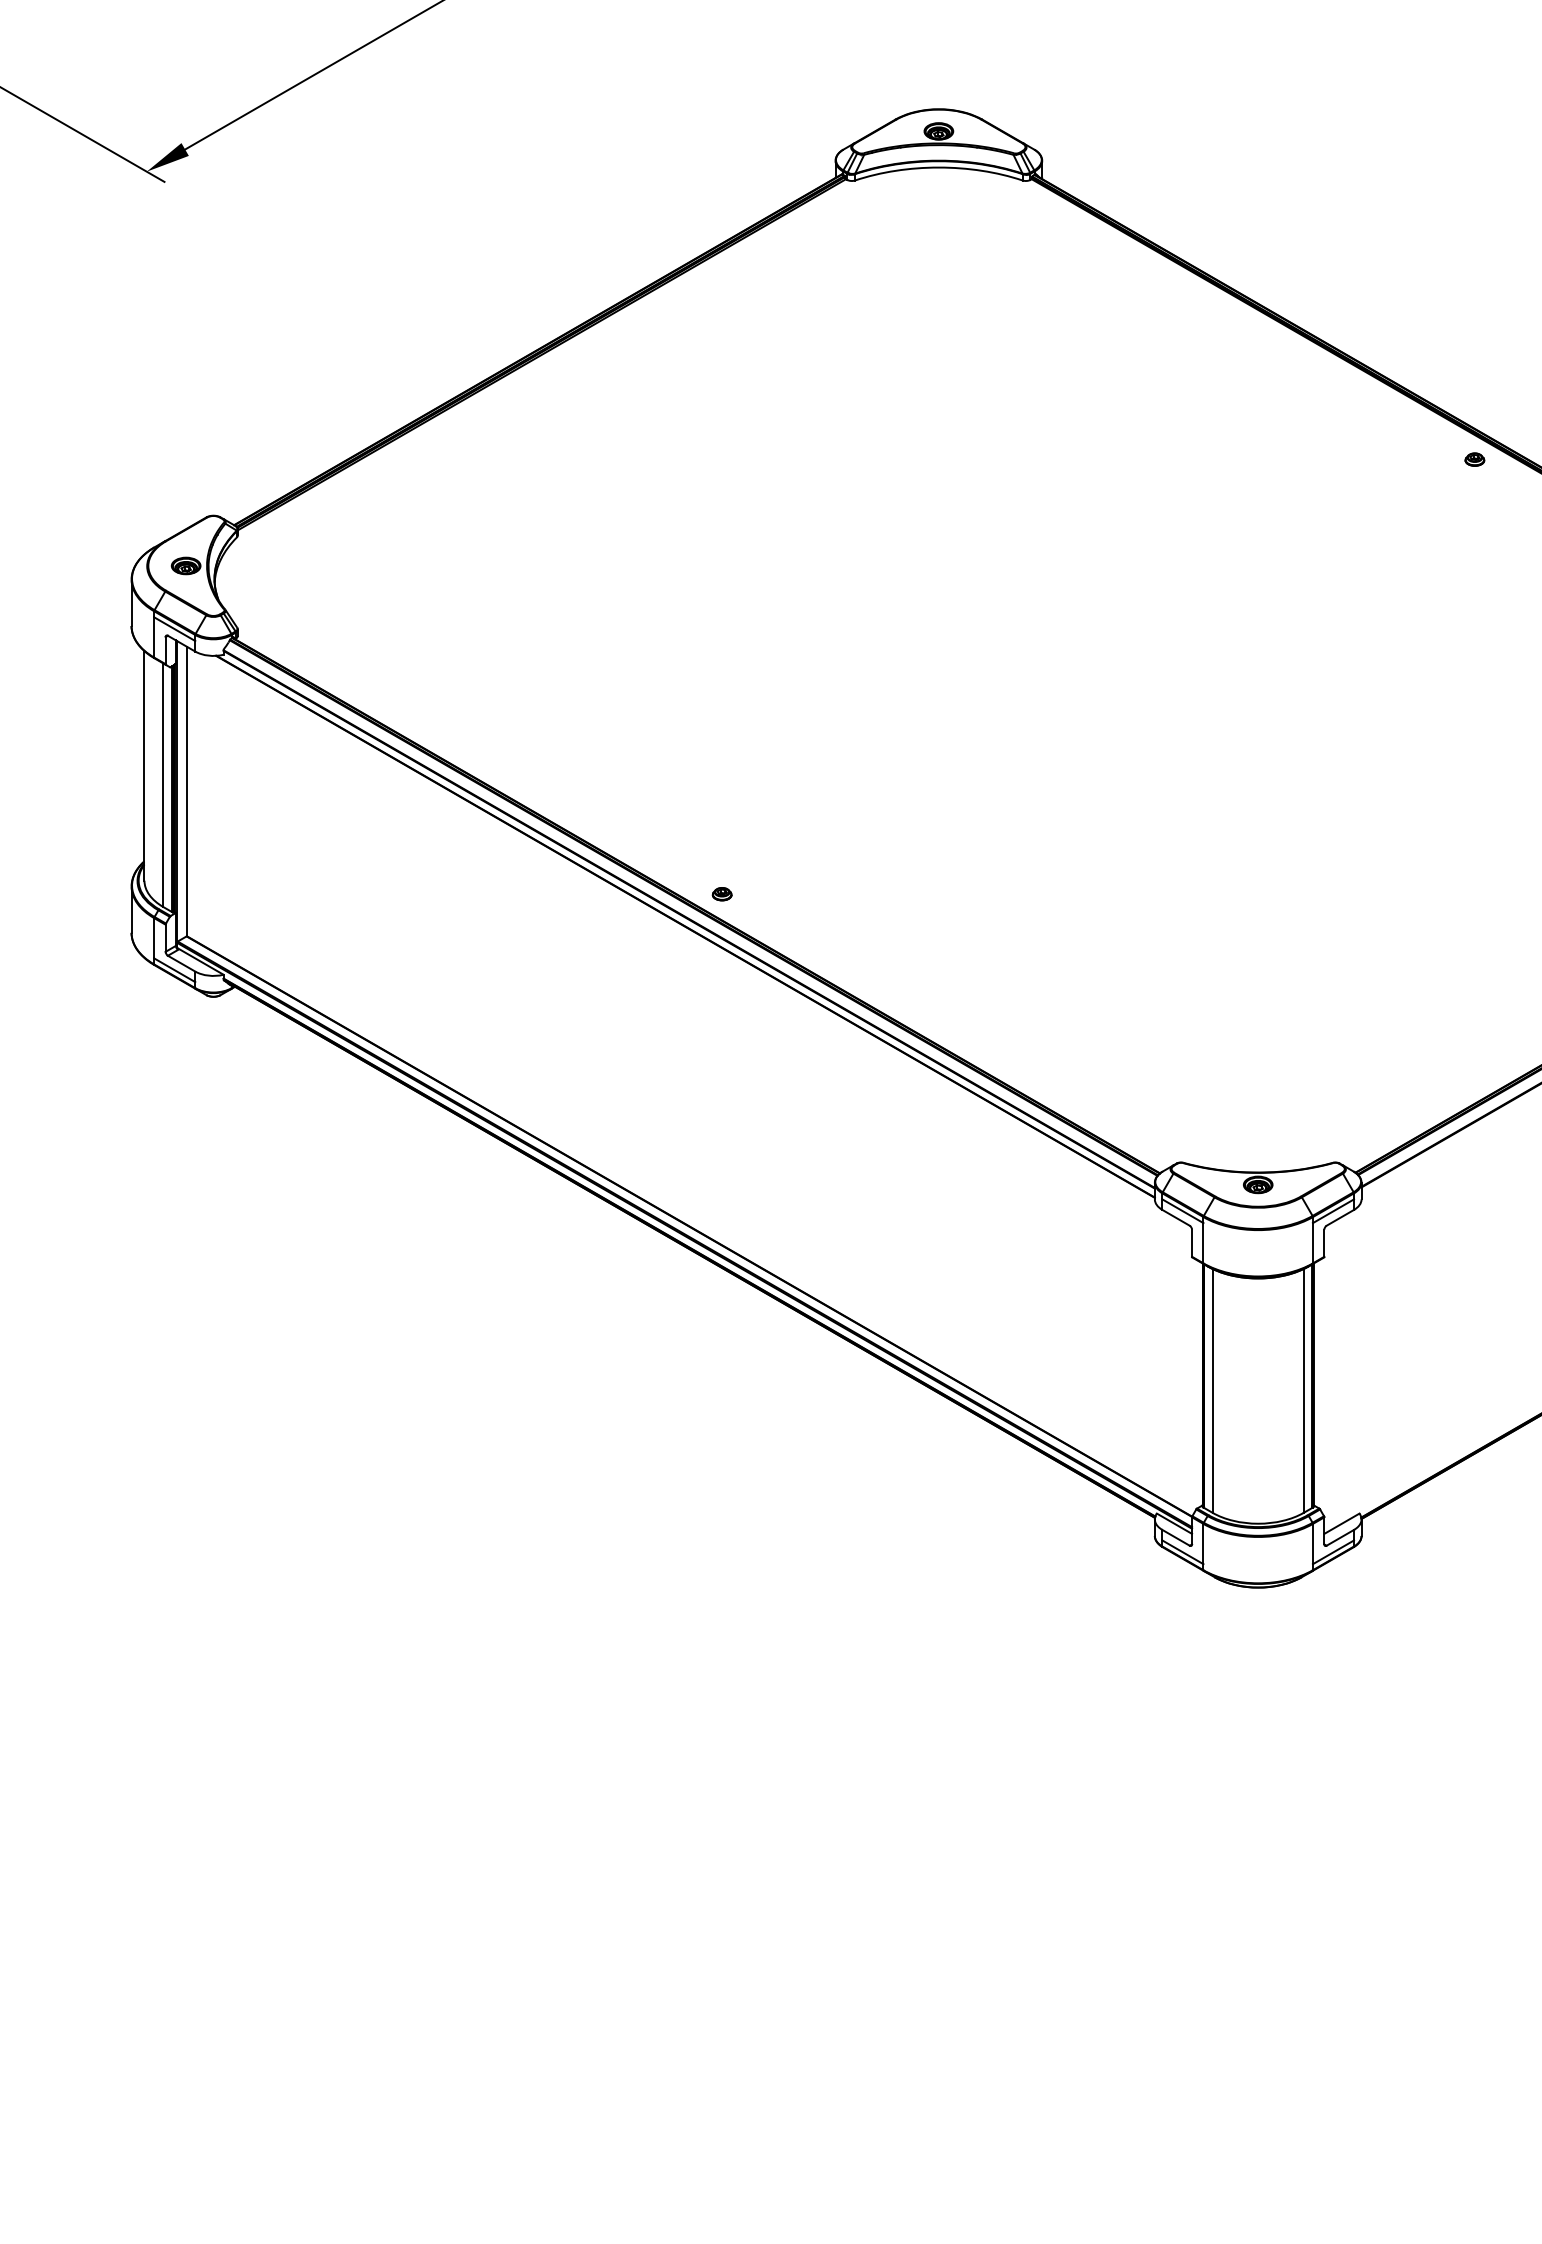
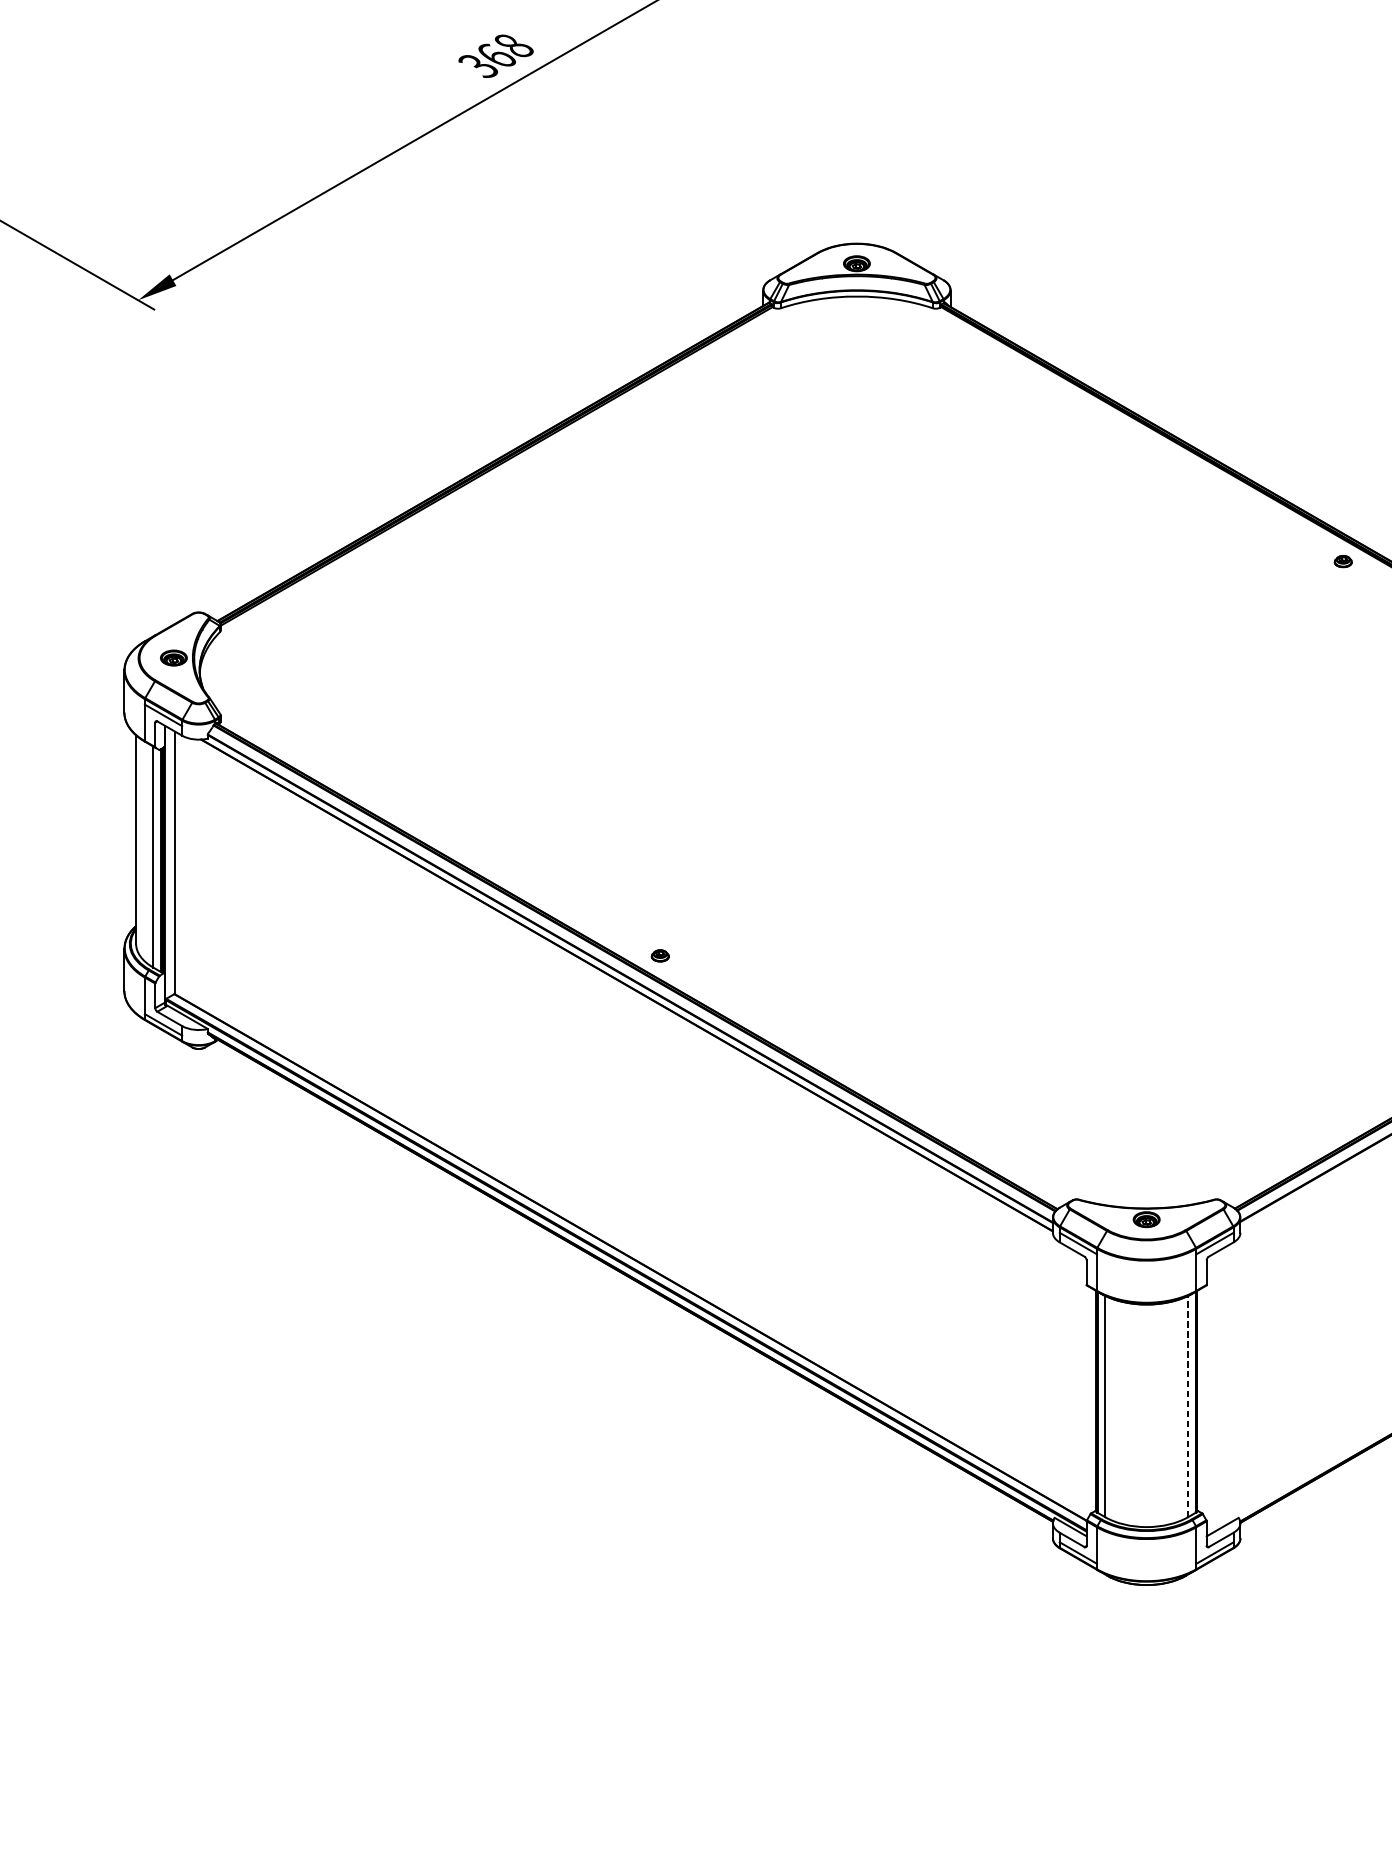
line: (1303, 1390) -> (1187, 1406), solid -> dashed

